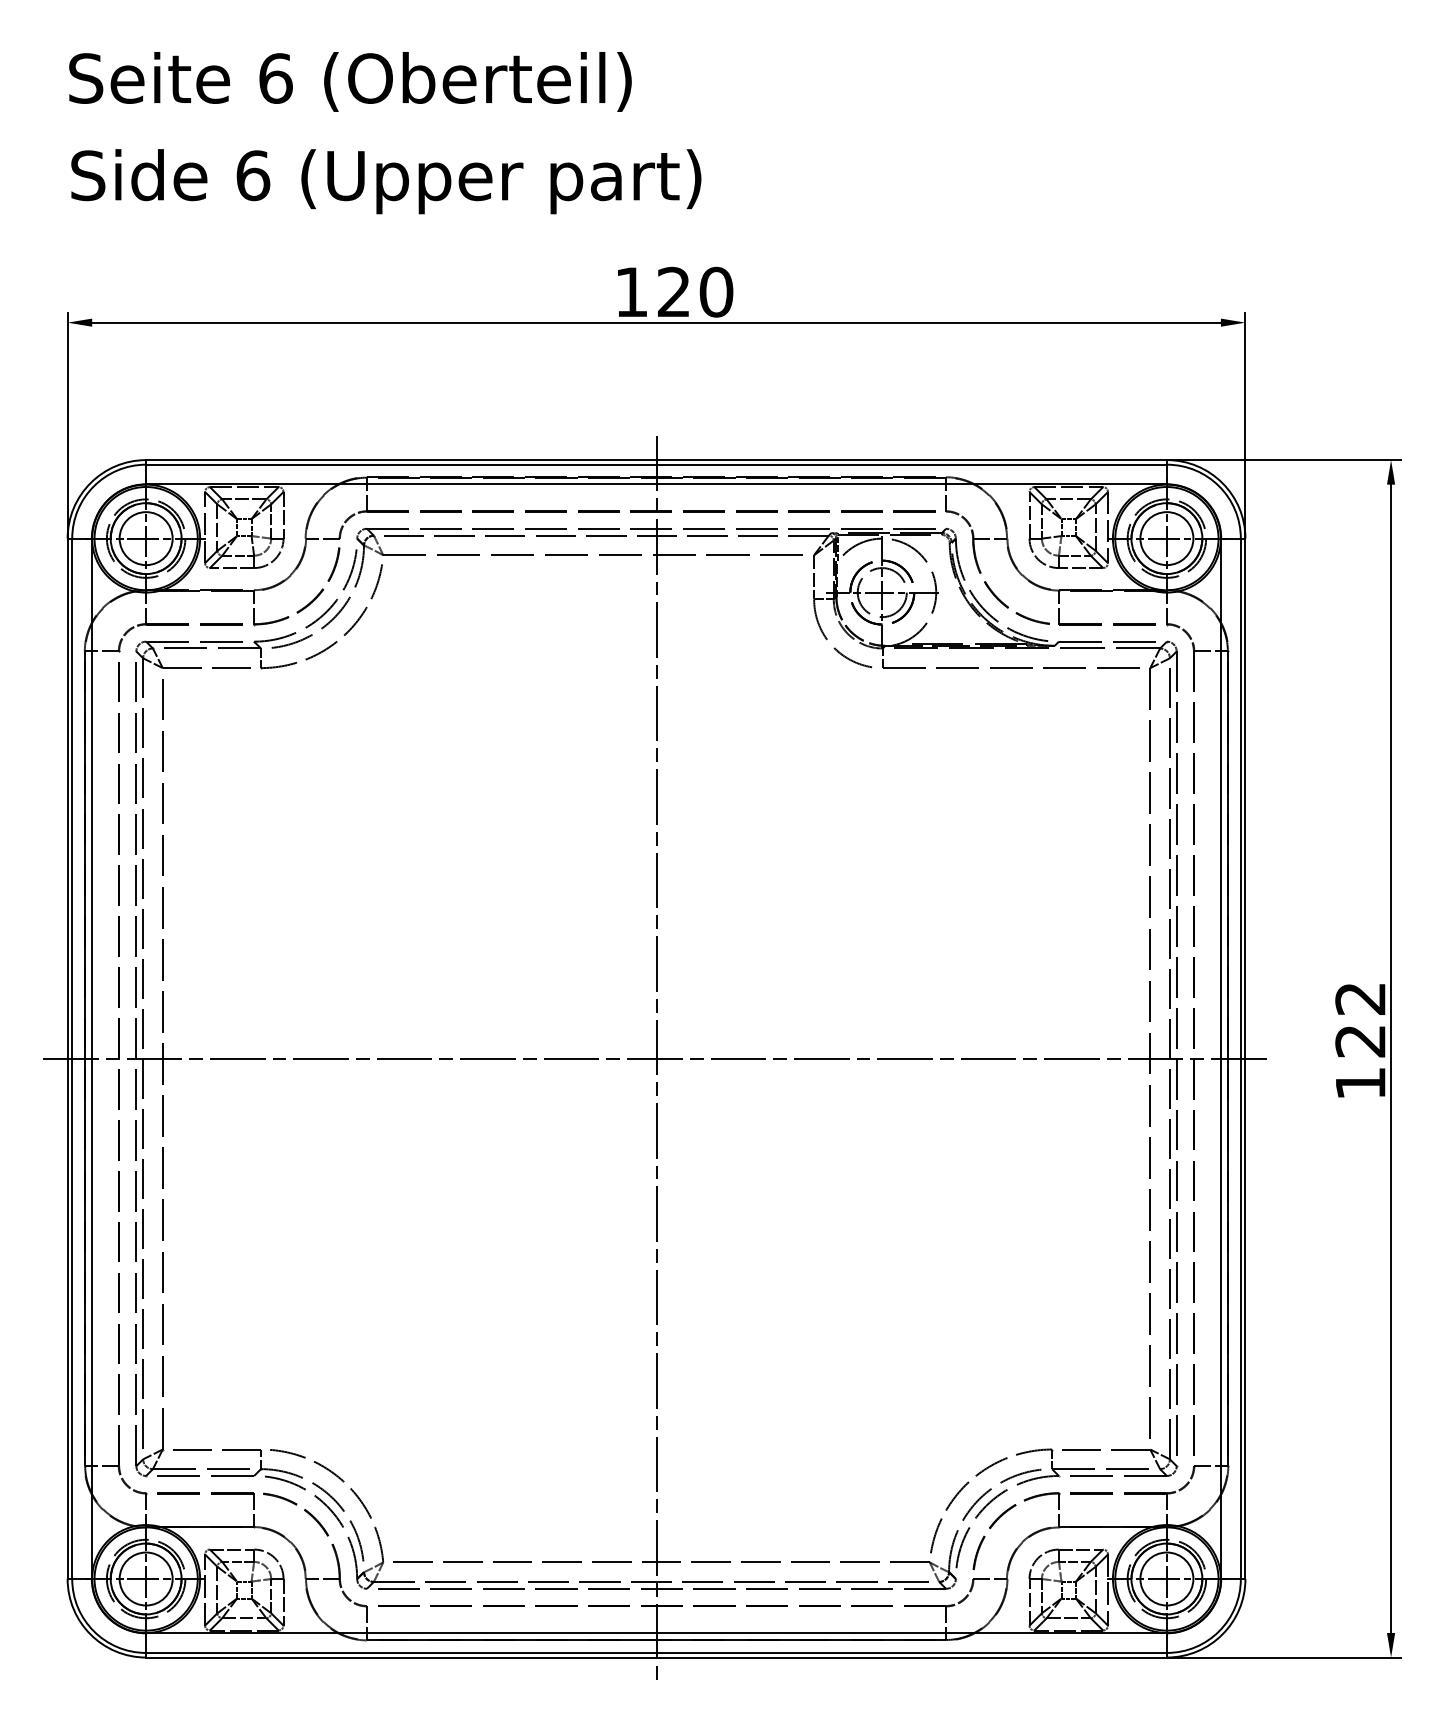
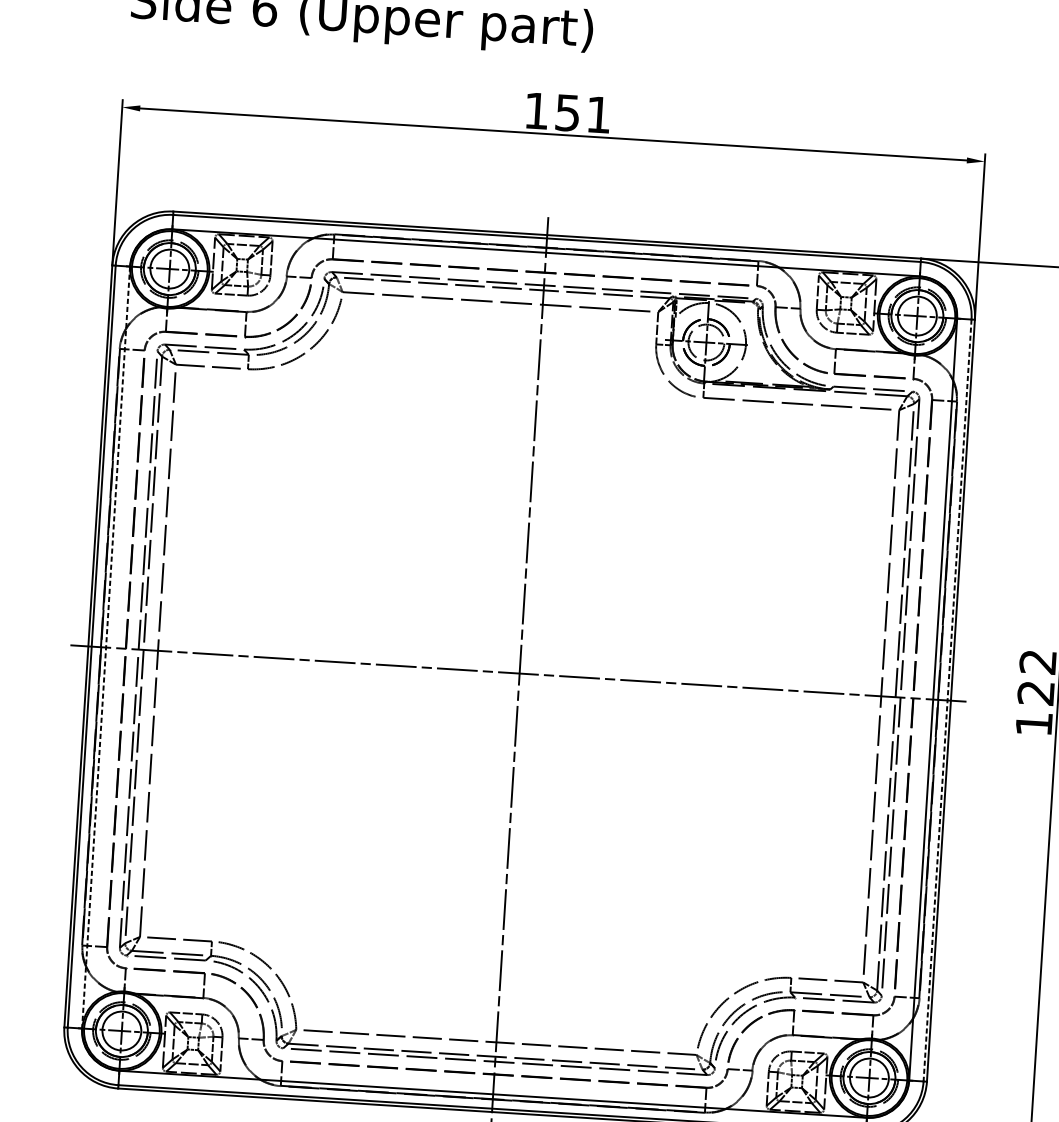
text: (695, 291) -> (583, 113), 120 -> 151
line: (91, 1059) -> (105, 648), solid -> dashed
line: (1240, 1059) -> (947, 700), solid -> dashed

